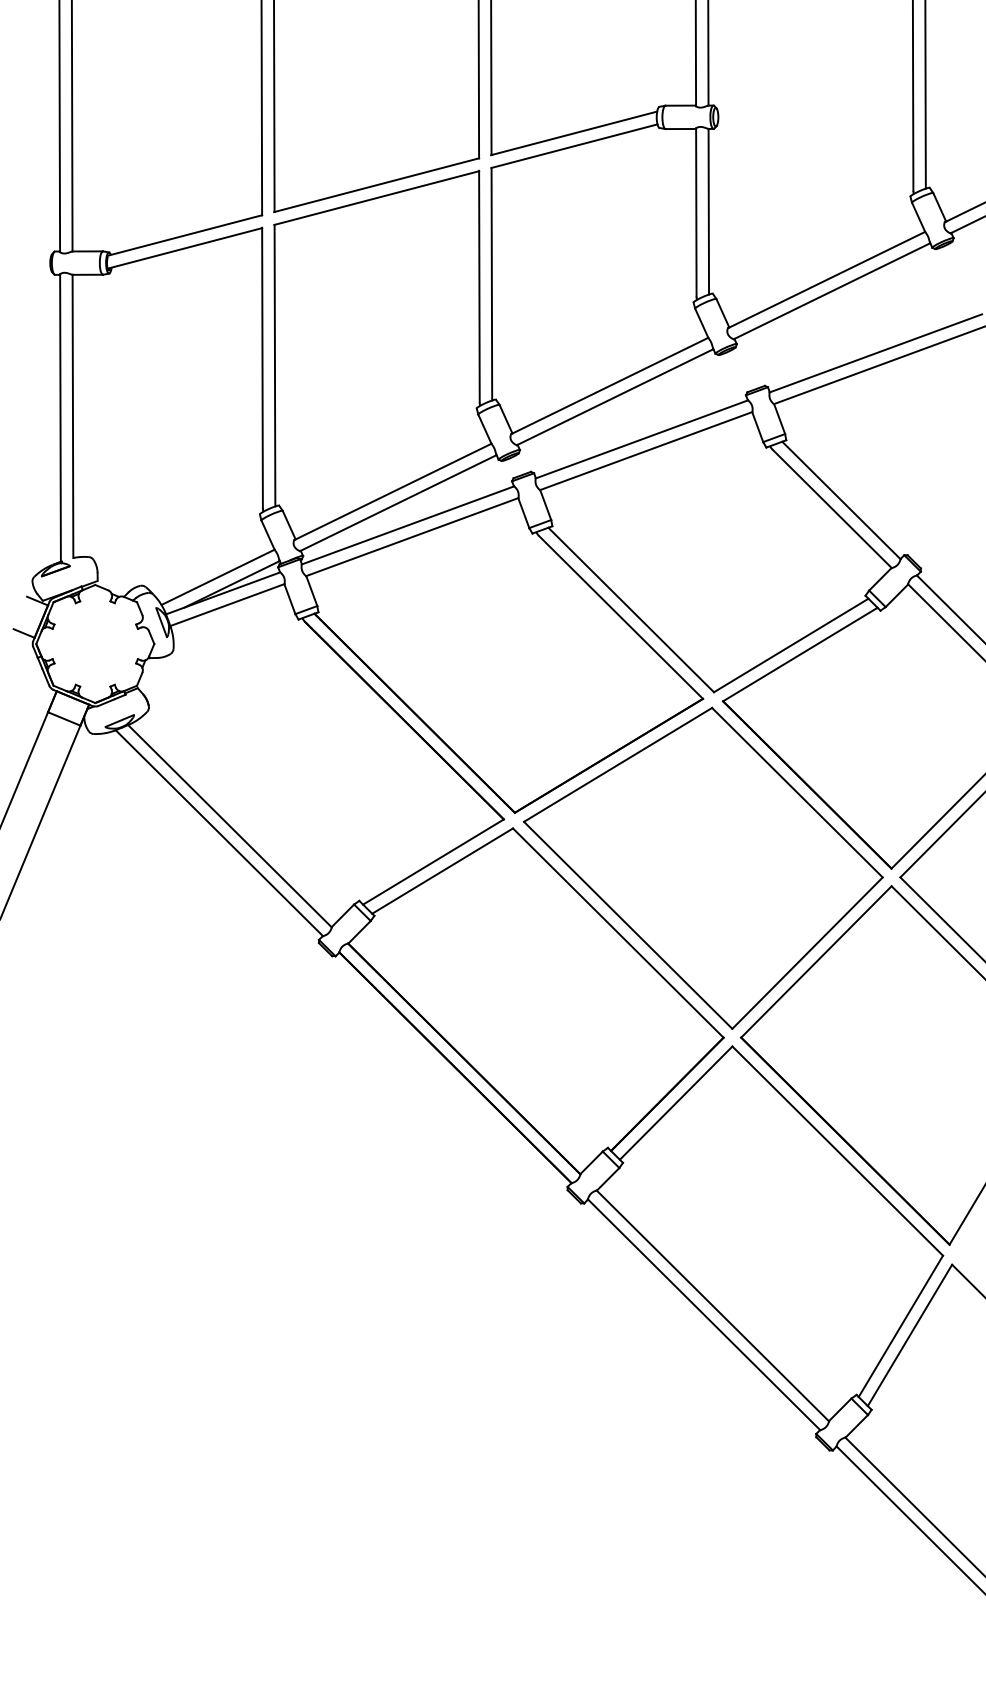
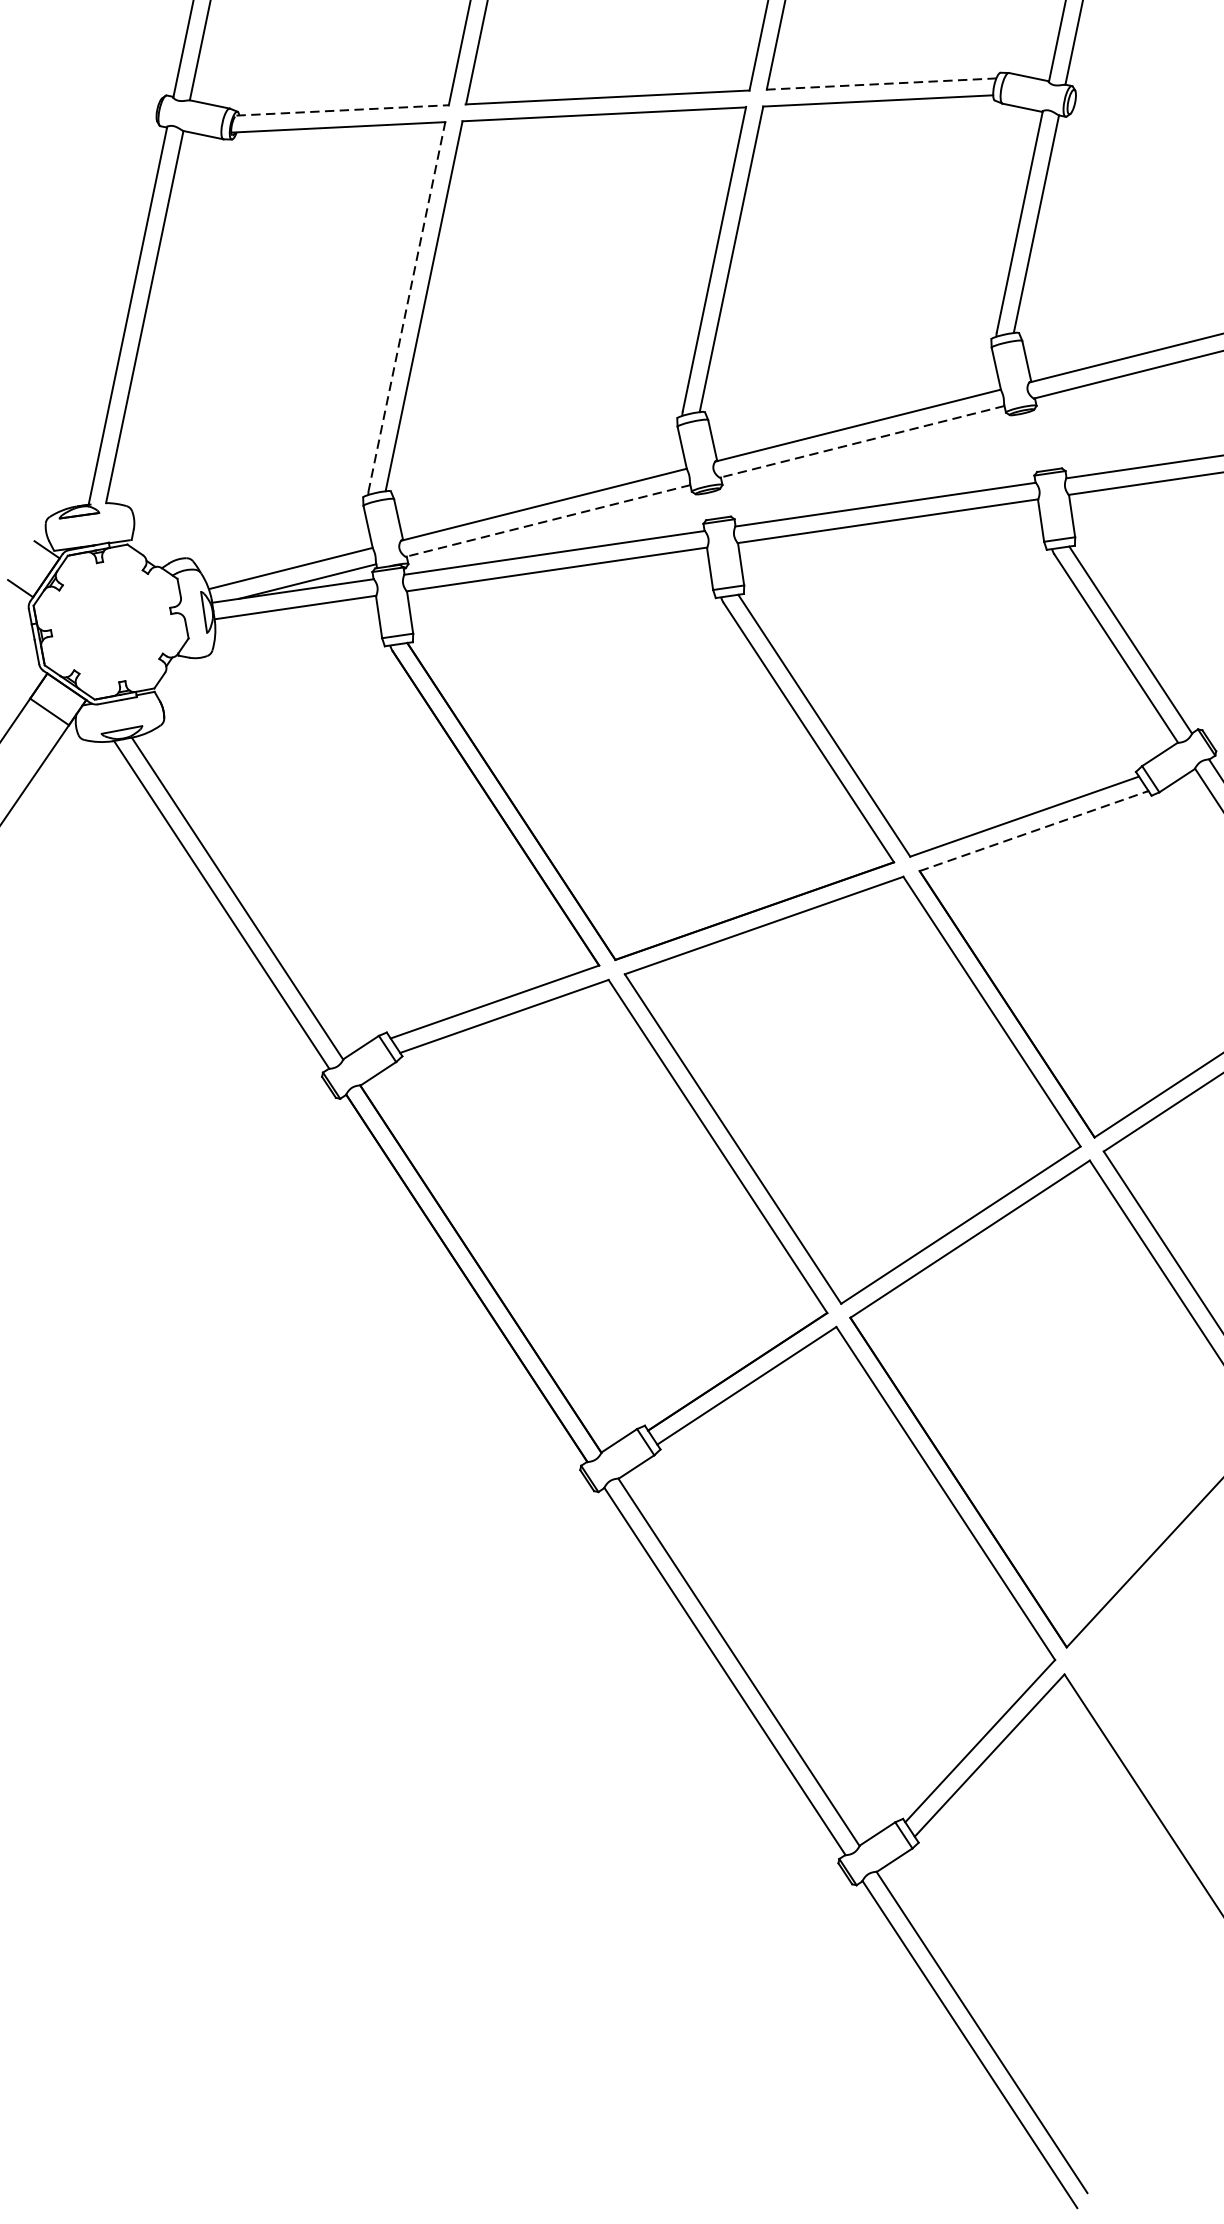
line: (574, 133) -> (881, 84), solid -> dashed
line: (185, 235) -> (342, 110), solid -> dashed
line: (262, 368) -> (406, 306), solid -> dashed
line: (614, 397) -> (861, 442), solid -> dashed
line: (397, 503) -> (546, 521), solid -> dashed
line: (800, 654) -> (1034, 831), solid -> dashed

